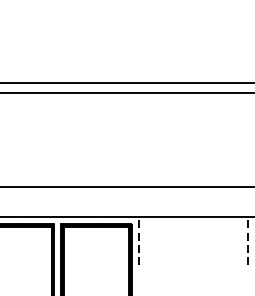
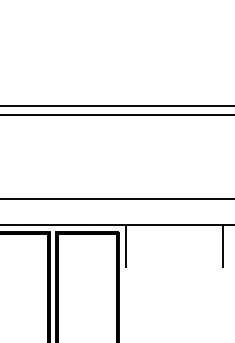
line: (138, 240) -> (125, 246), dashed -> solid
line: (247, 240) -> (222, 246), dashed -> solid

